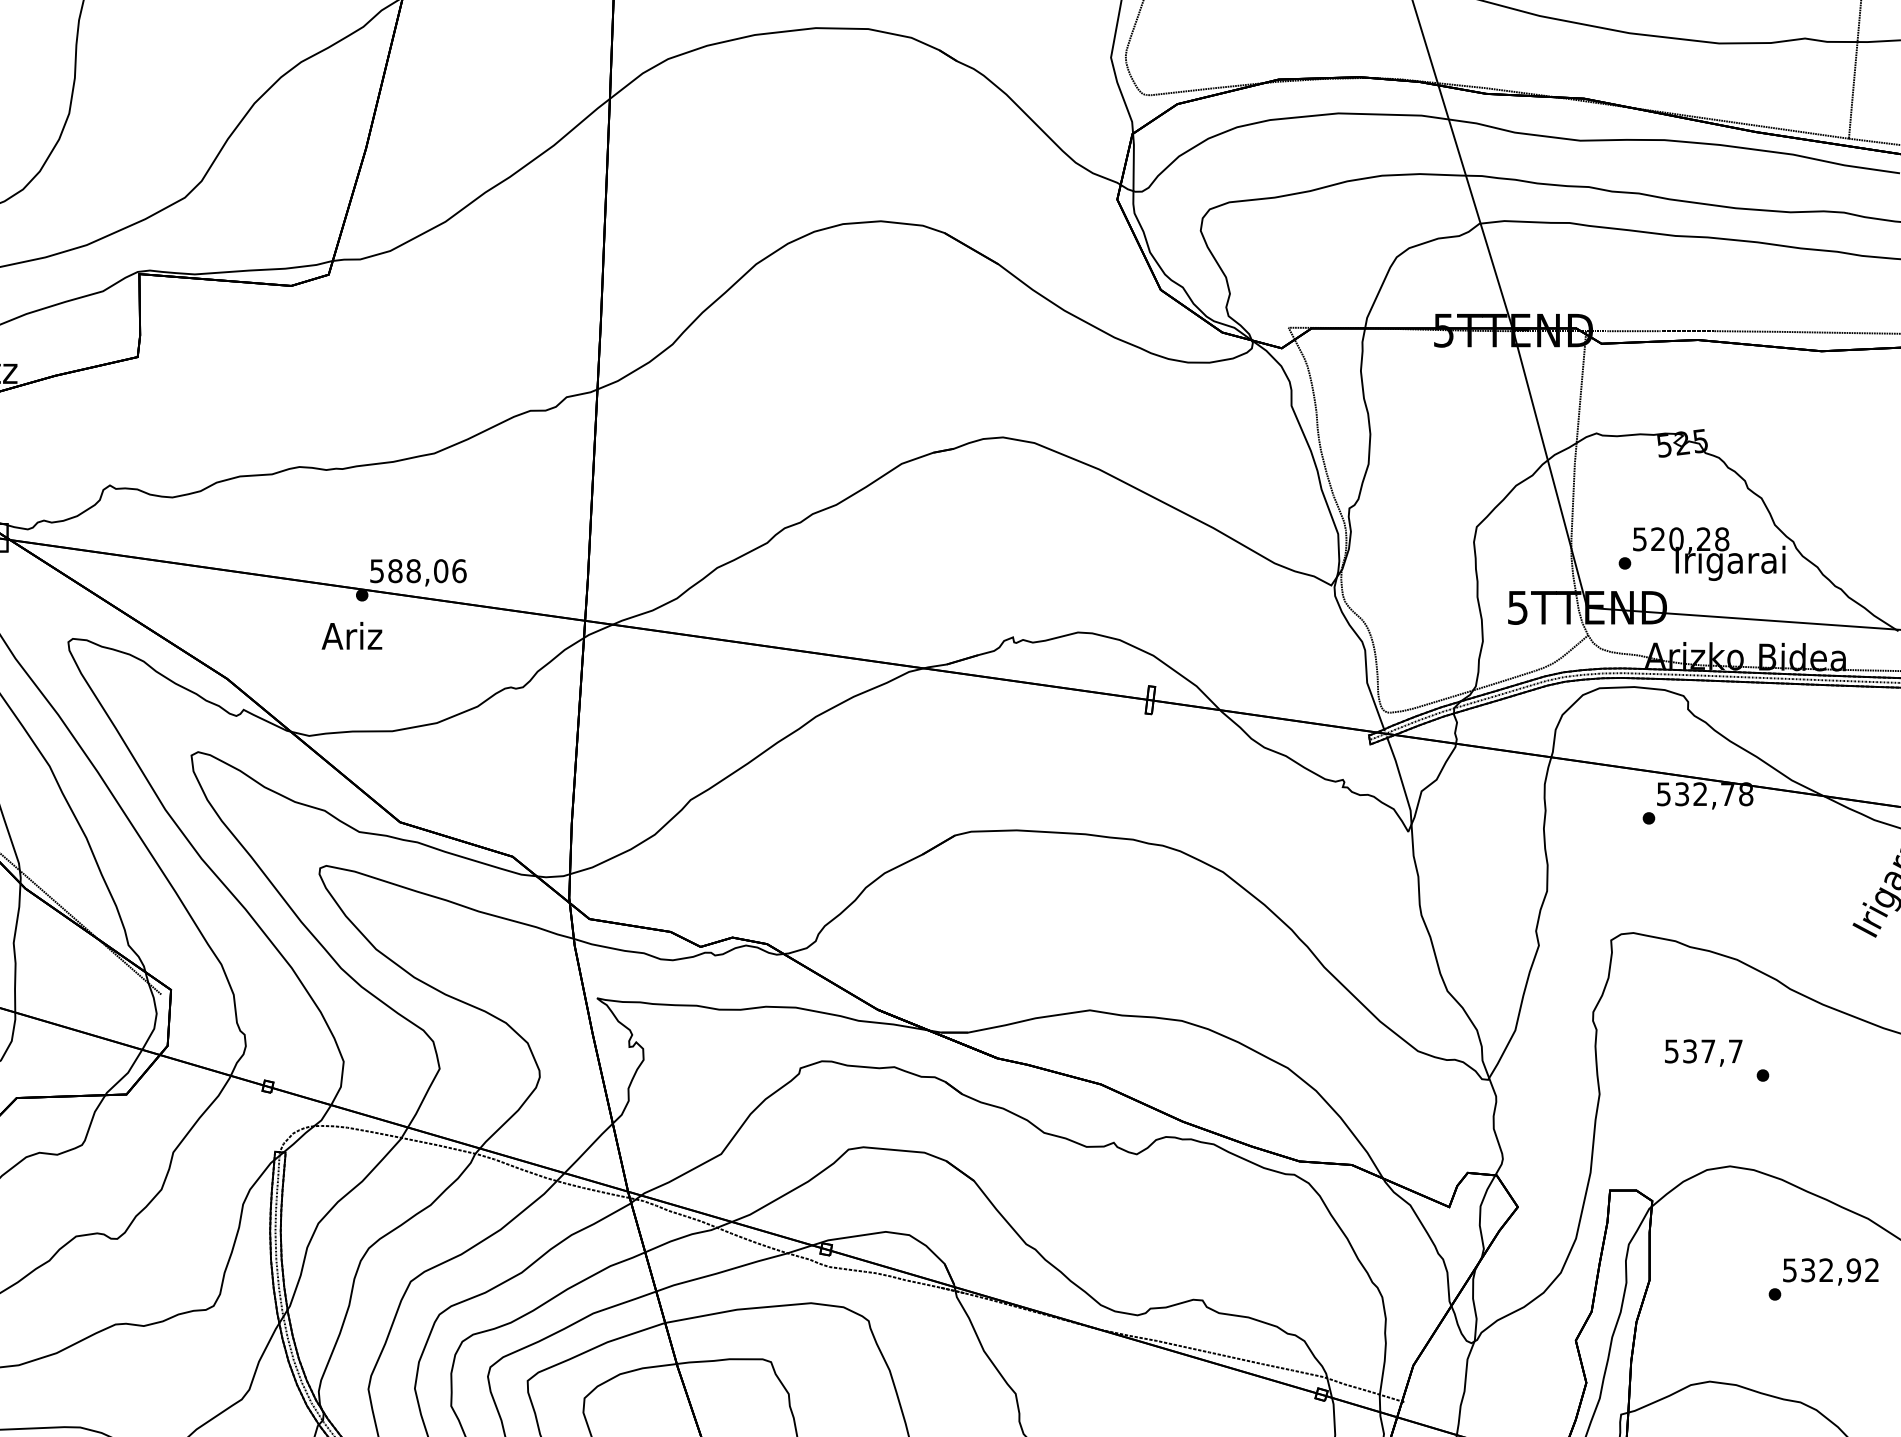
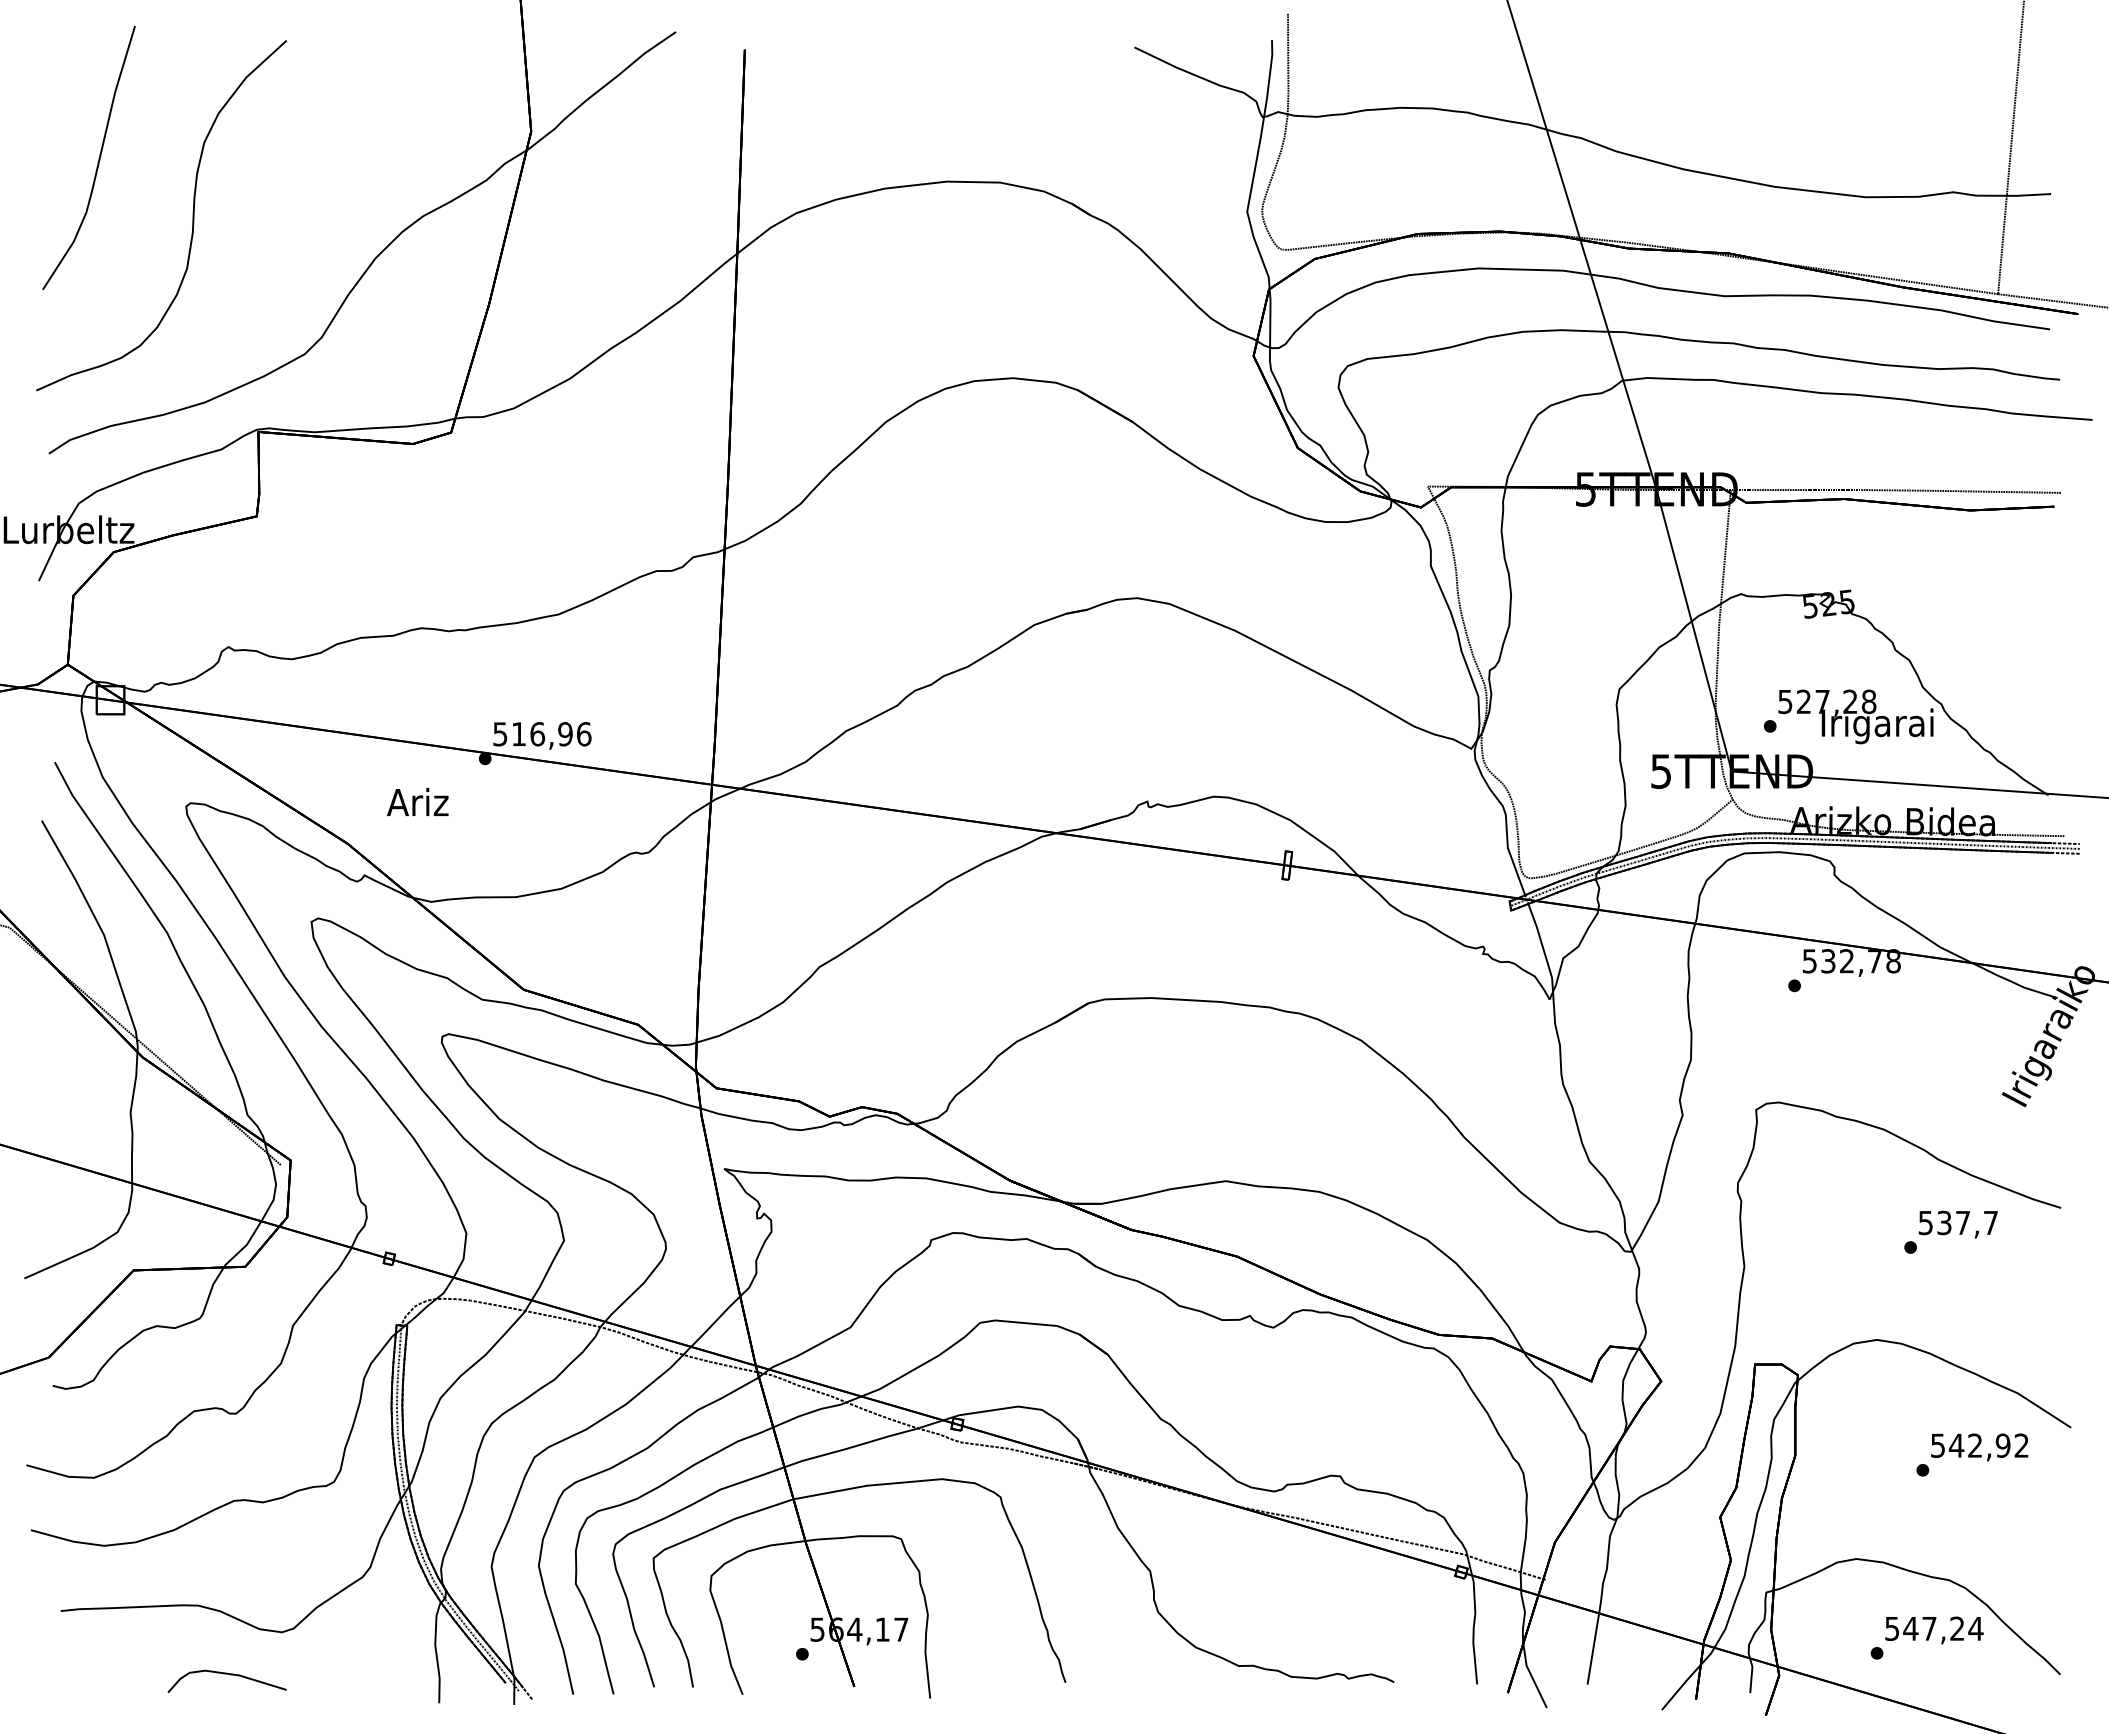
text: (1676, 538) -> (1822, 701), 520,28 -> 527,28
text: (417, 571) -> (541, 734), 588,06 -> 516,96
text: (351, 635) -> (417, 801), moved
text: (1702, 1052) -> (1957, 1224), moved
text: (1808, 1270) -> (1956, 1445), 532,92 -> 542,92

